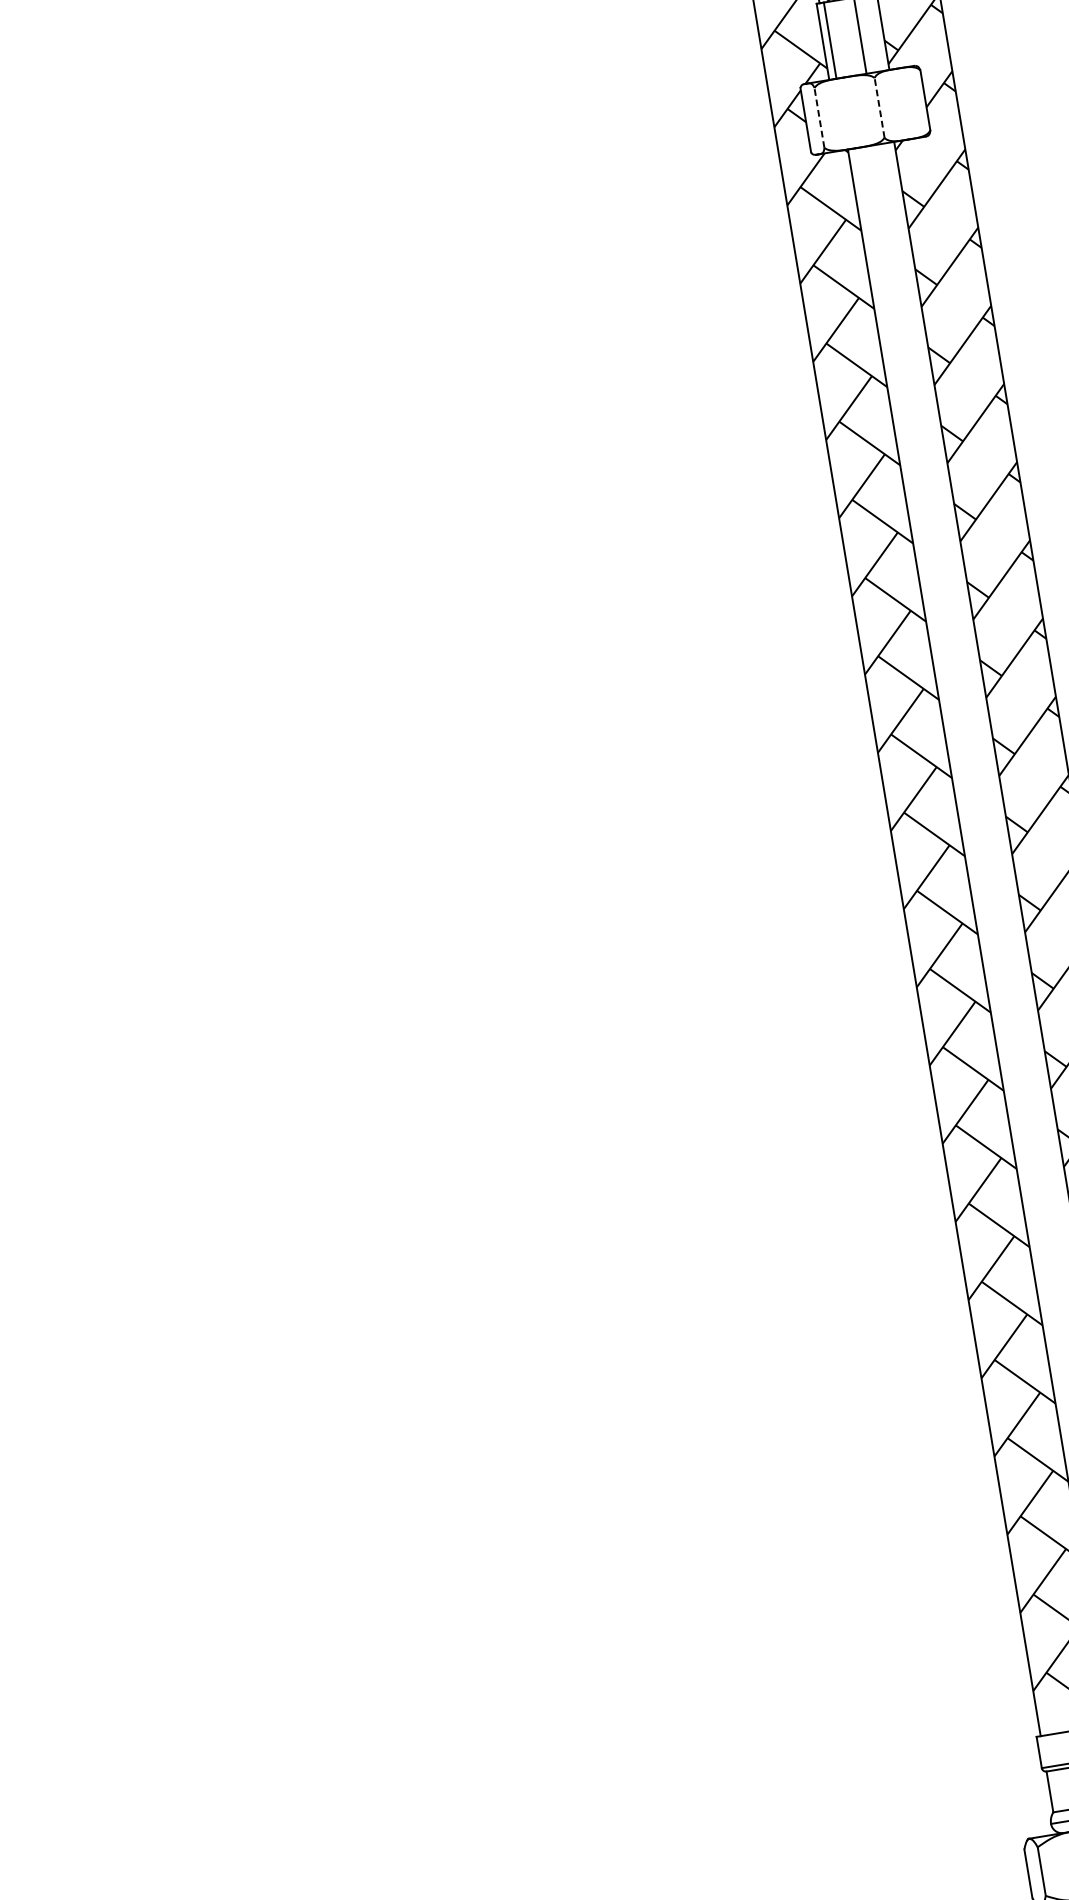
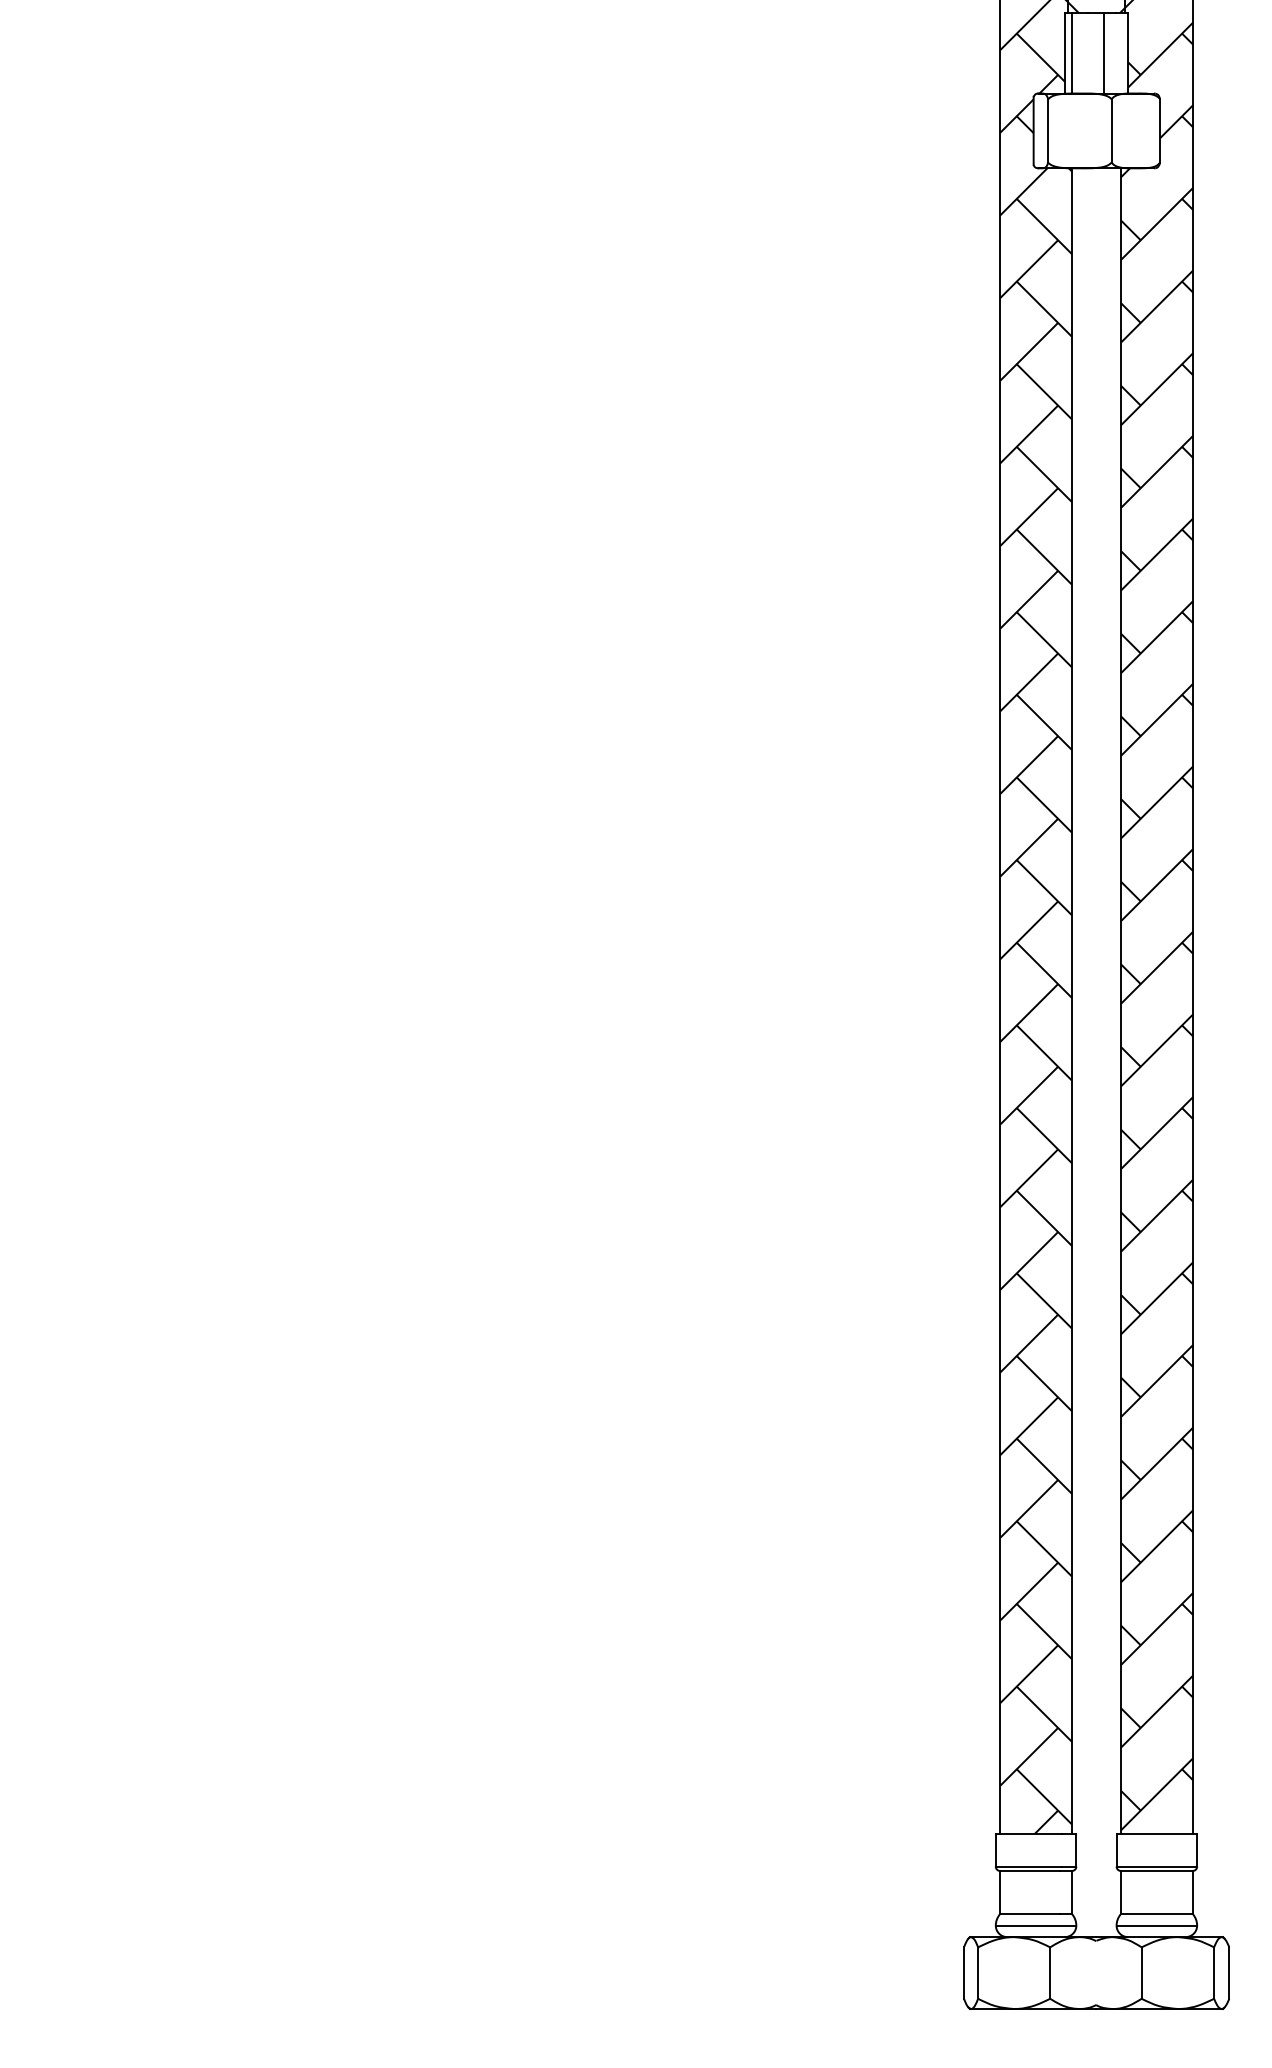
line: (879, 107) -> (1111, 130), dashed -> solid
line: (819, 117) -> (1048, 130), dashed -> solid

